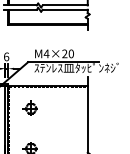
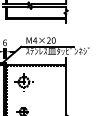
part: (29, 106) -> (22, 80), size x1.4

